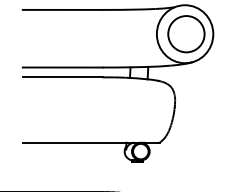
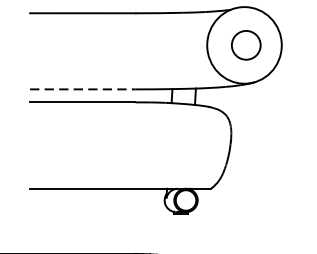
circle: (186, 34) -> (246, 45), size x0.6
line: (62, 67) -> (82, 89), solid -> dashed

